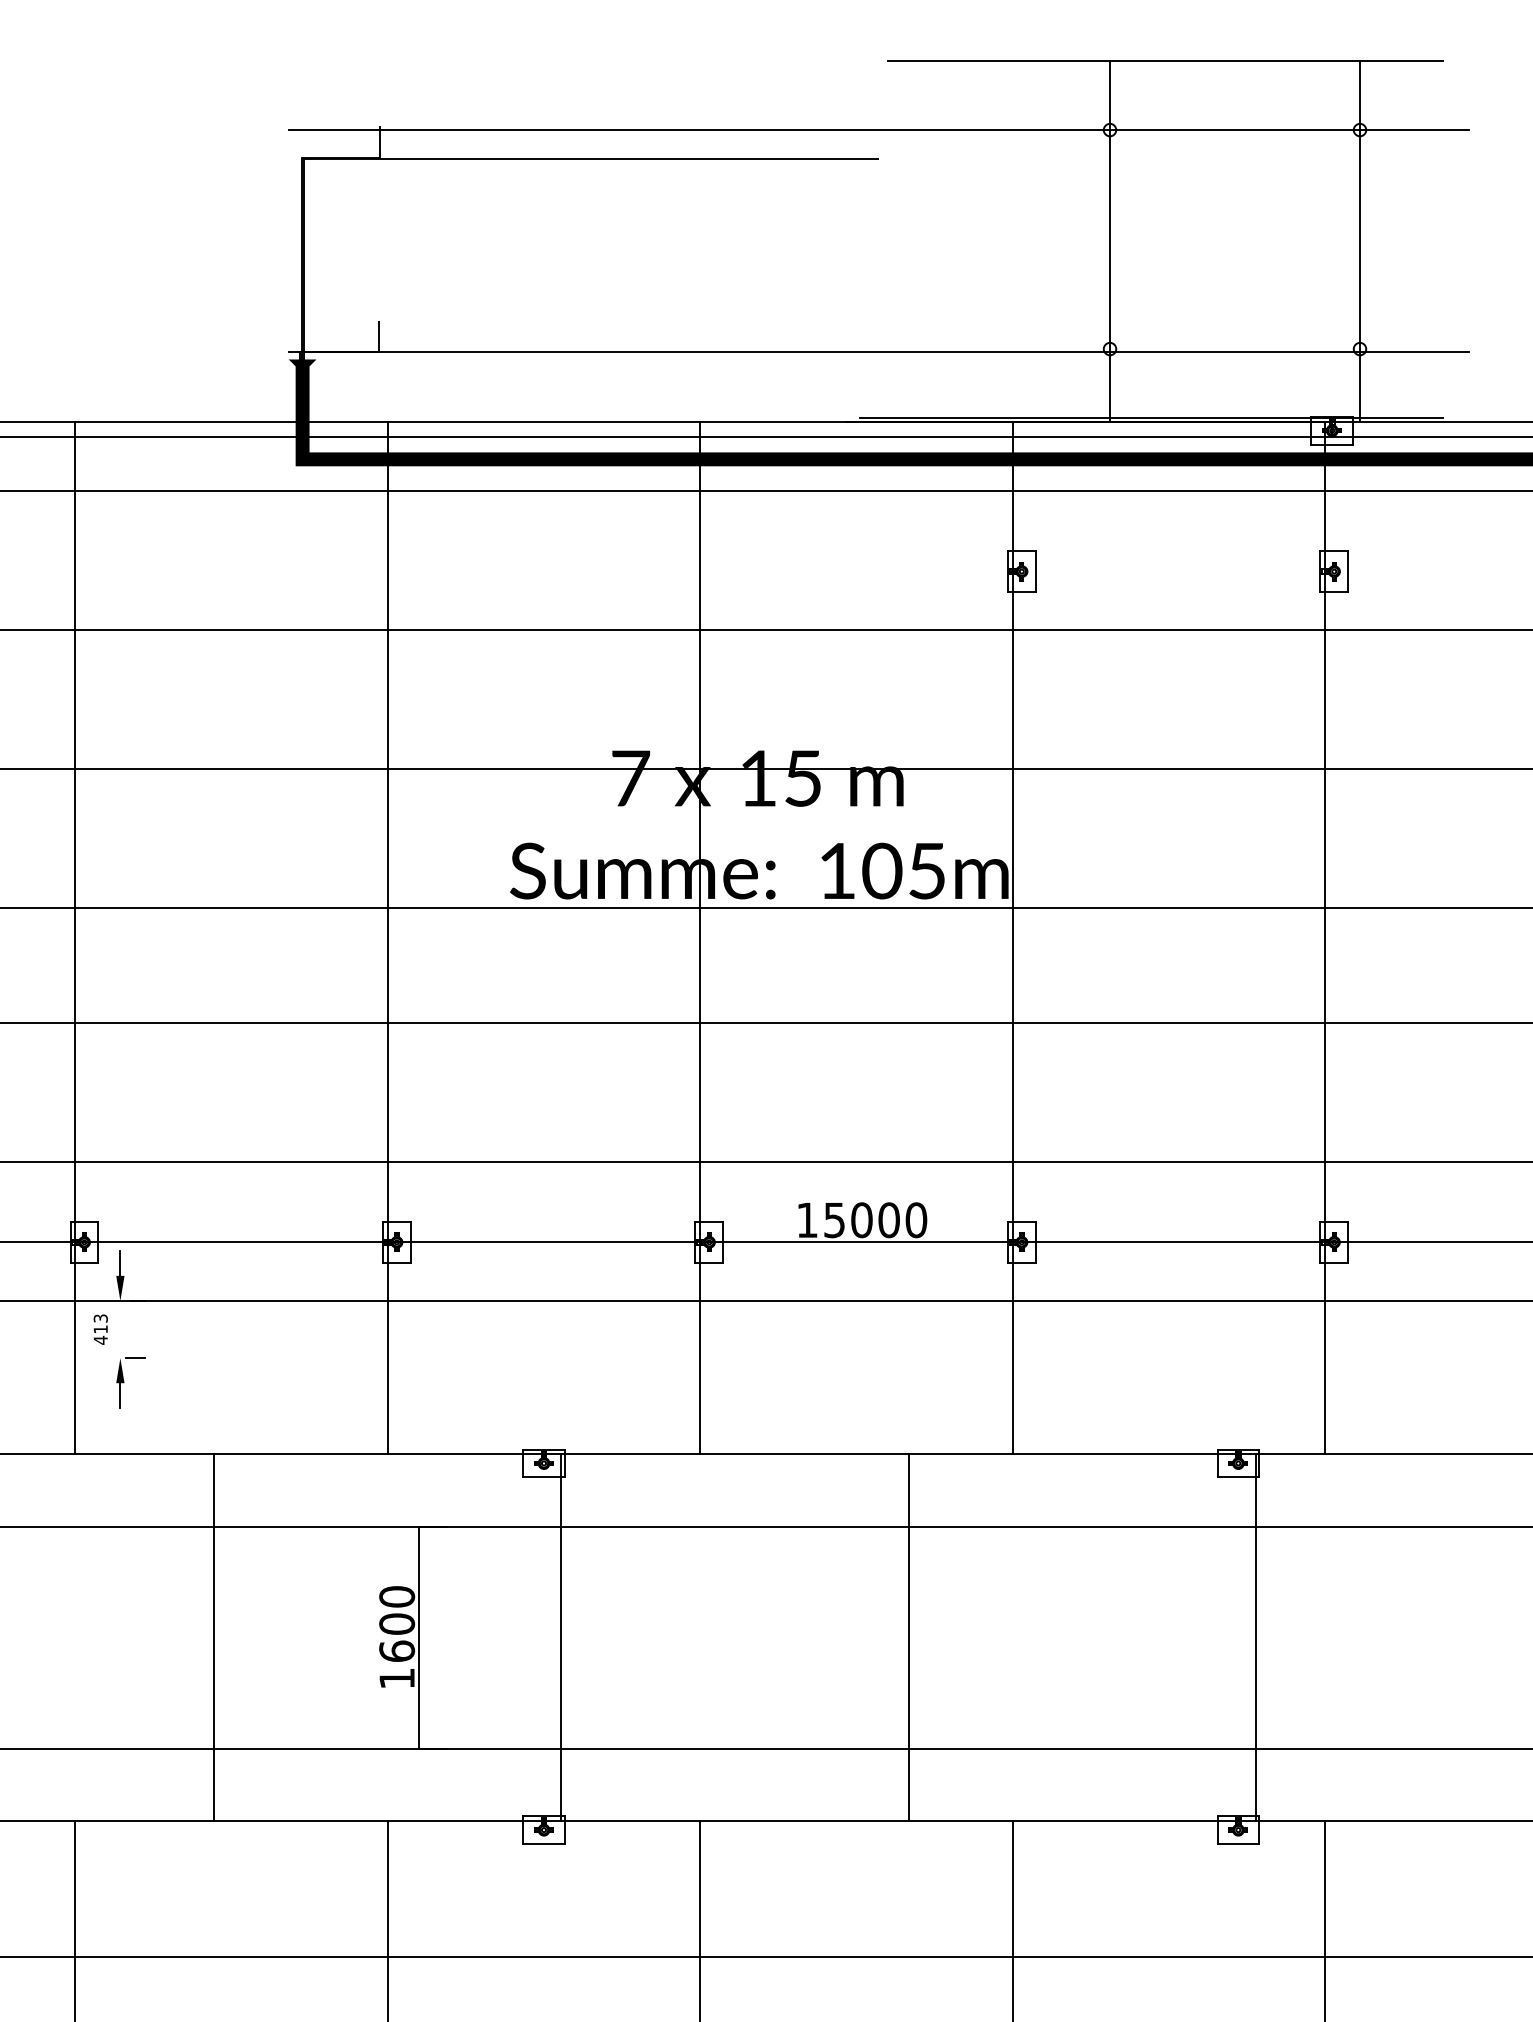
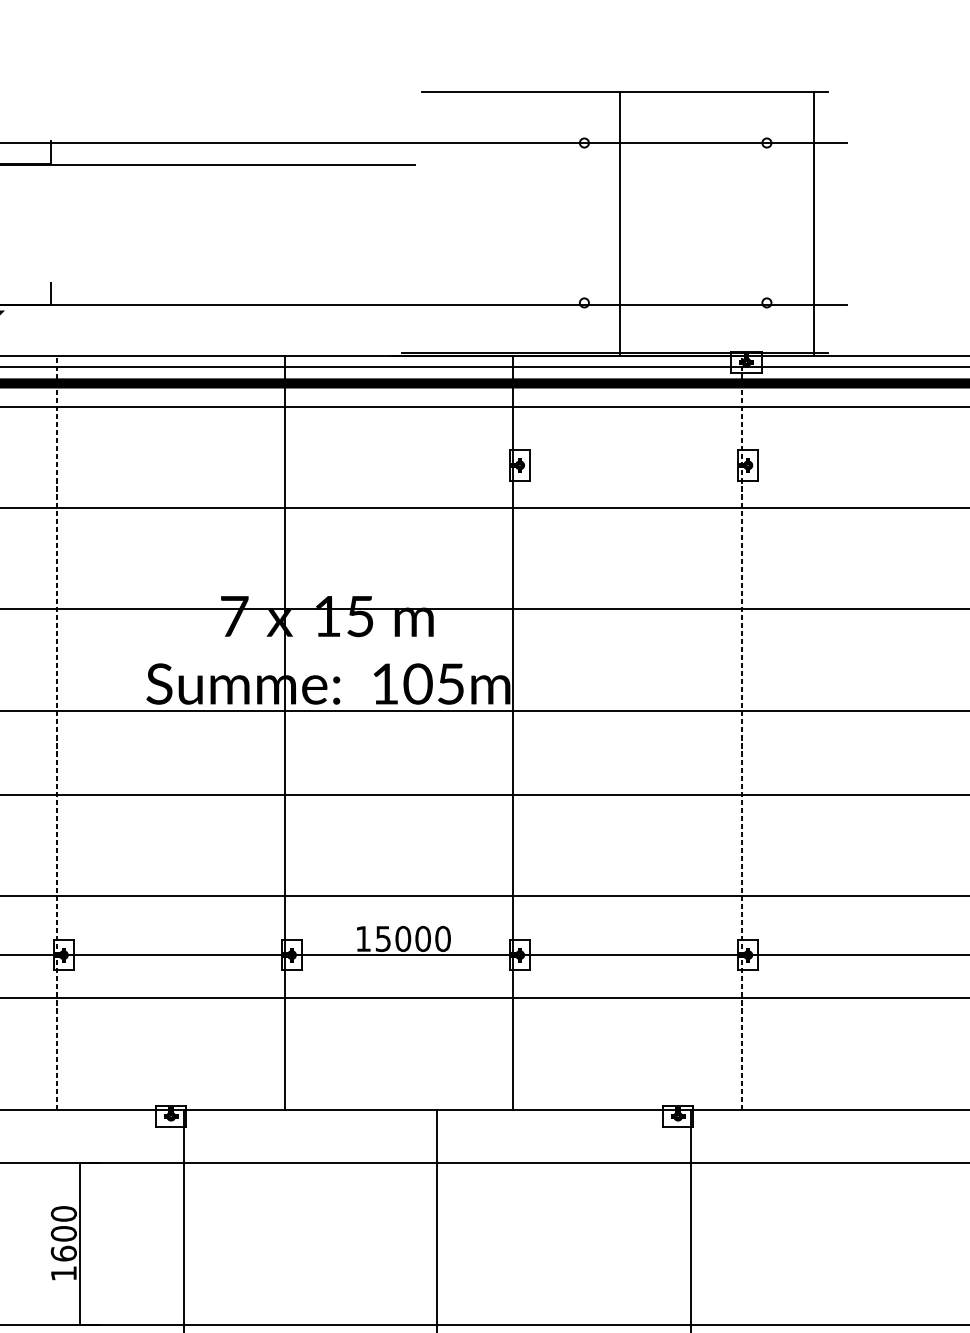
line: (1110, 240) -> (620, 223), moved
line: (1360, 240) -> (814, 223), moved
line: (387, 937) -> (56, 732), solid -> dashed
line: (1325, 937) -> (741, 732), solid -> dashed

